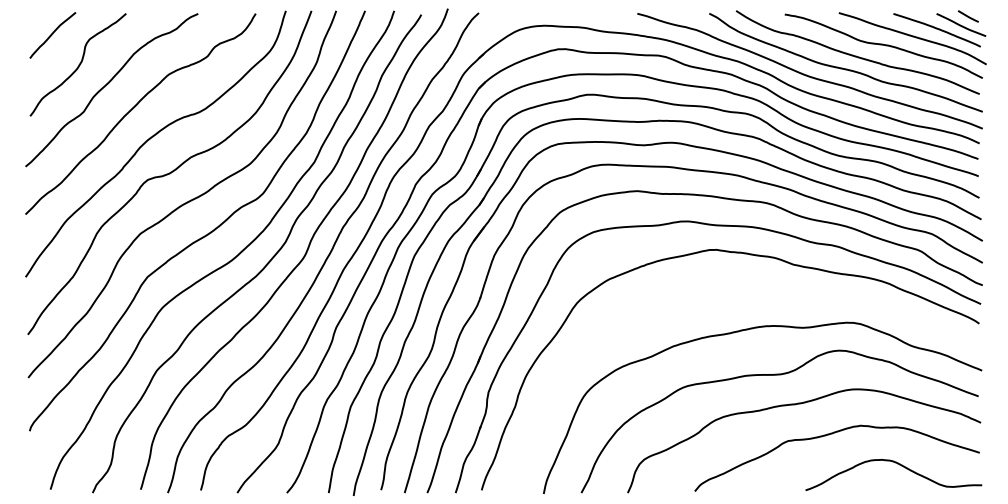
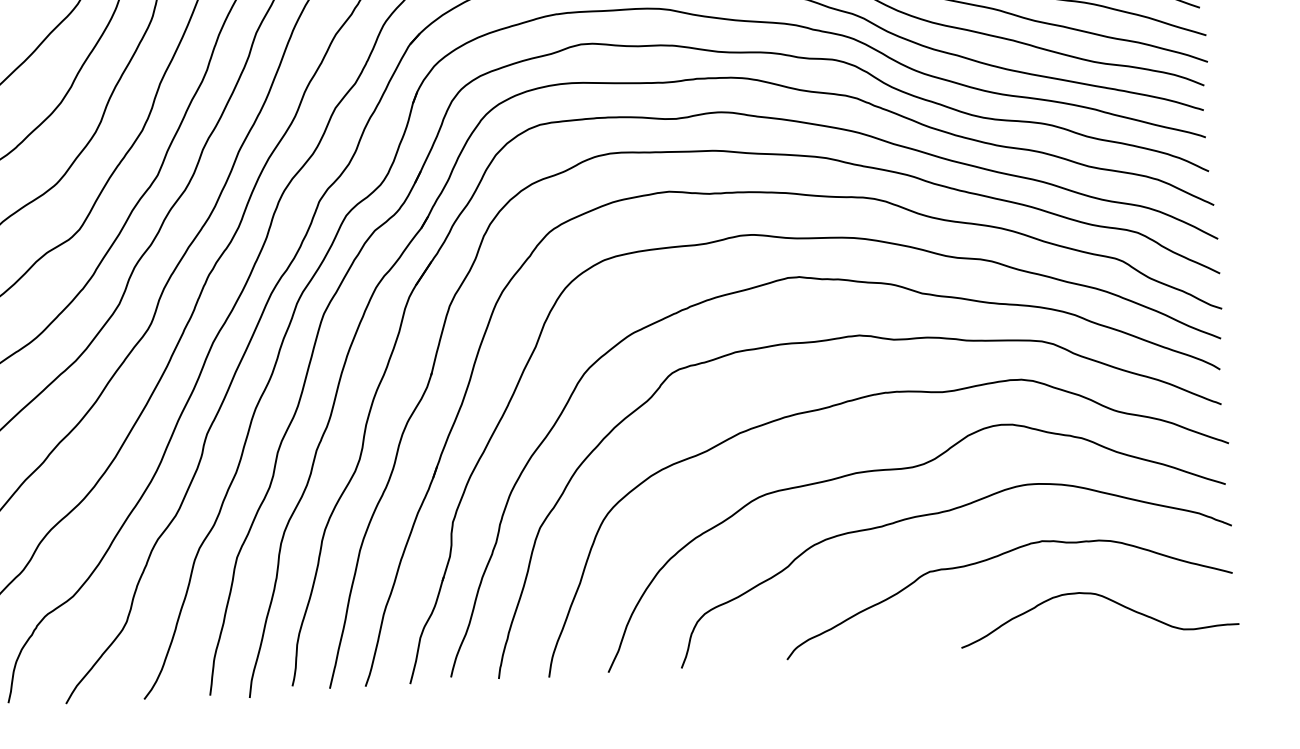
curve: (737, 291) -> (836, 340), added

